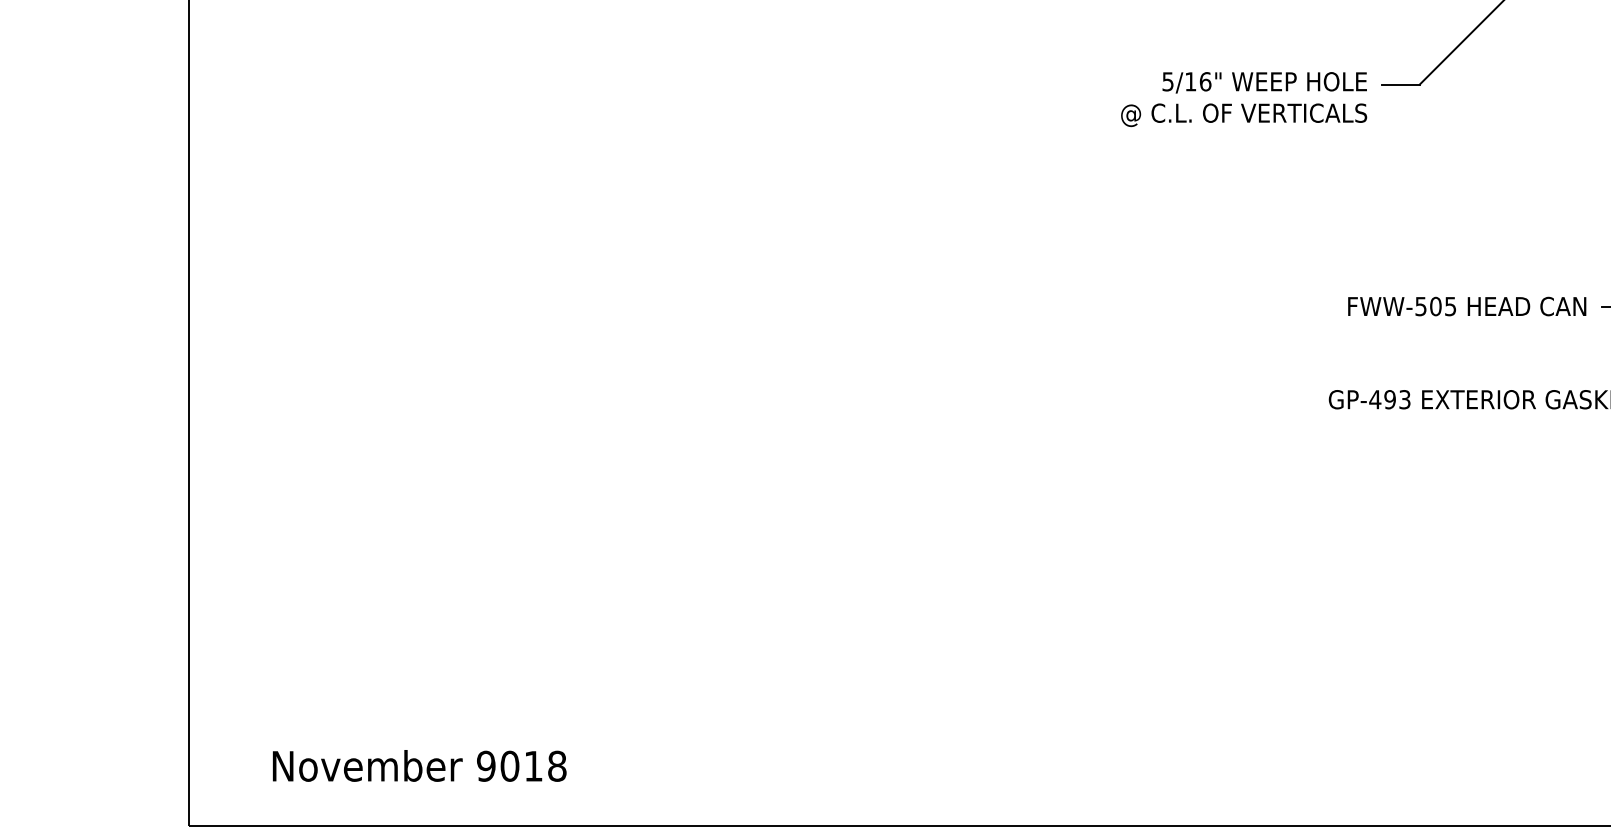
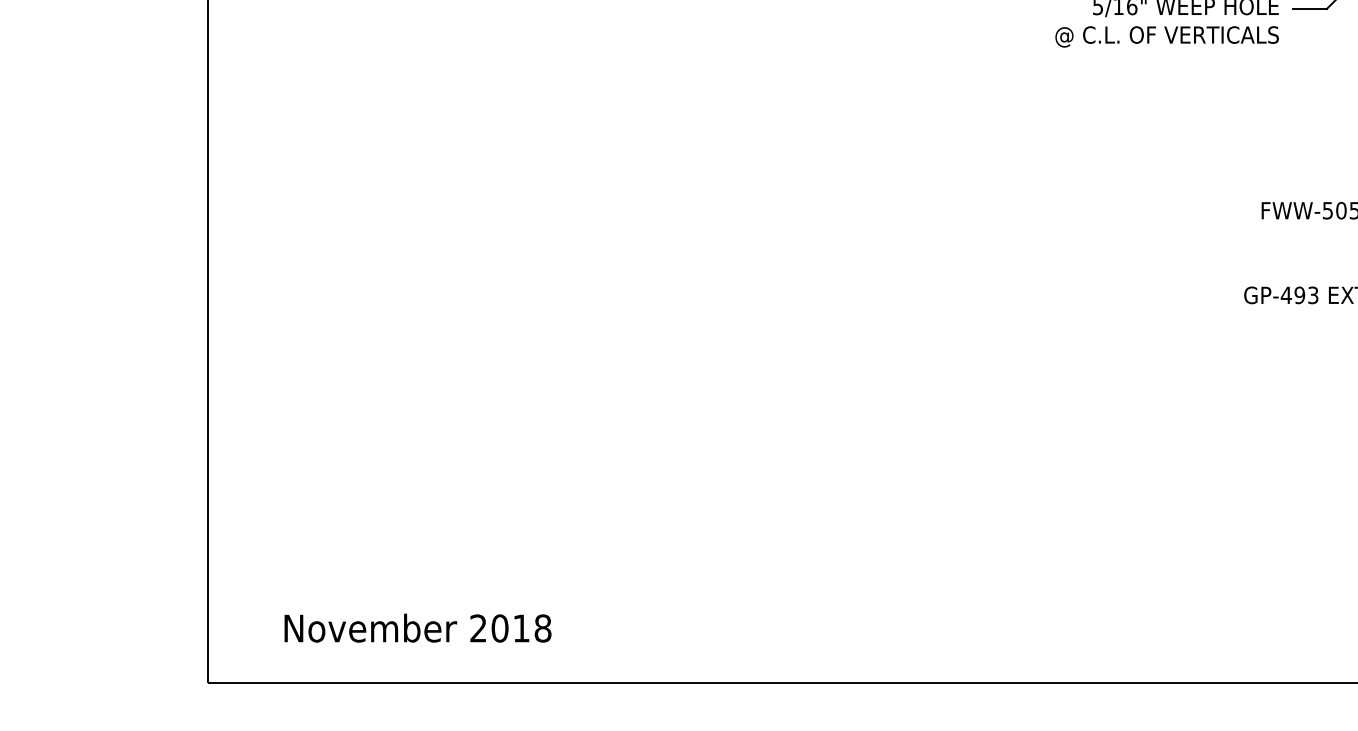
text: (486, 765) -> (478, 627), 9018 -> 2018

